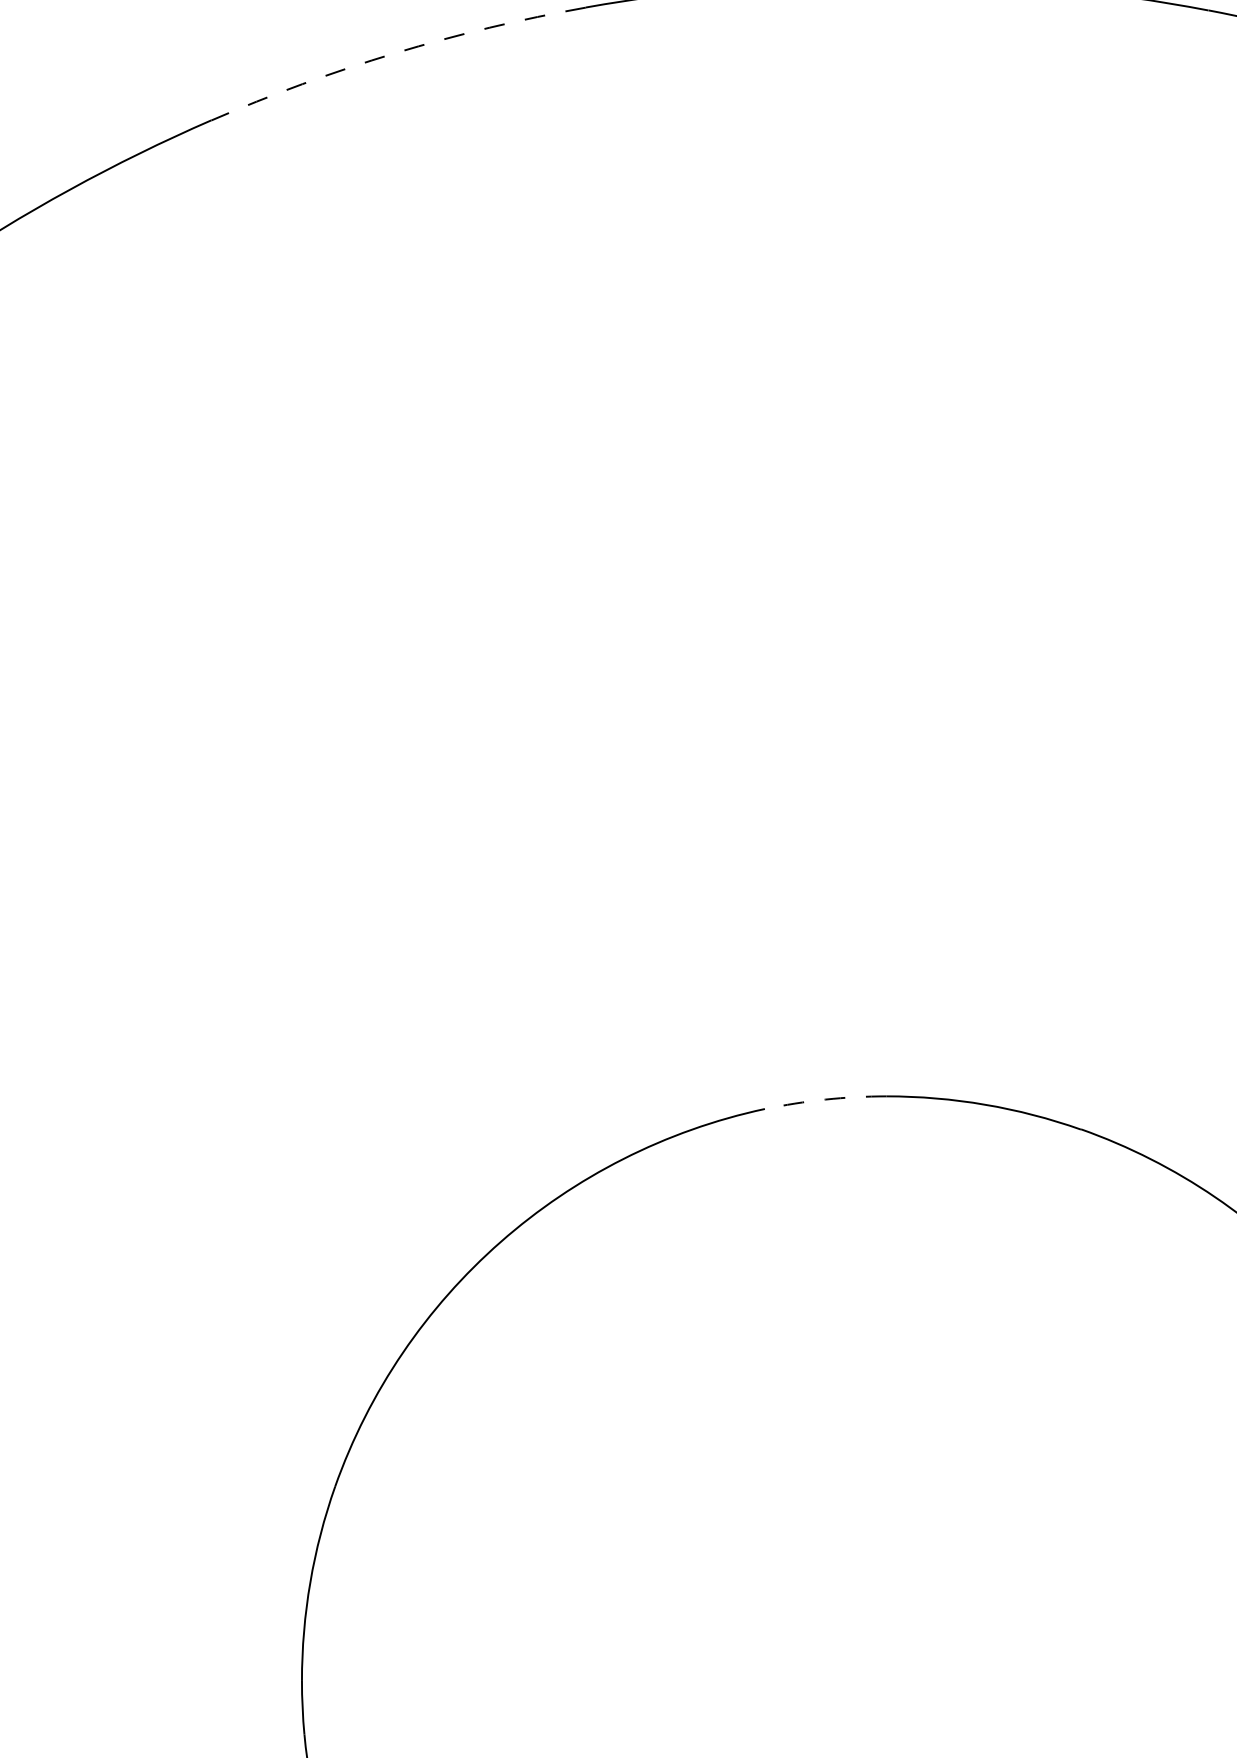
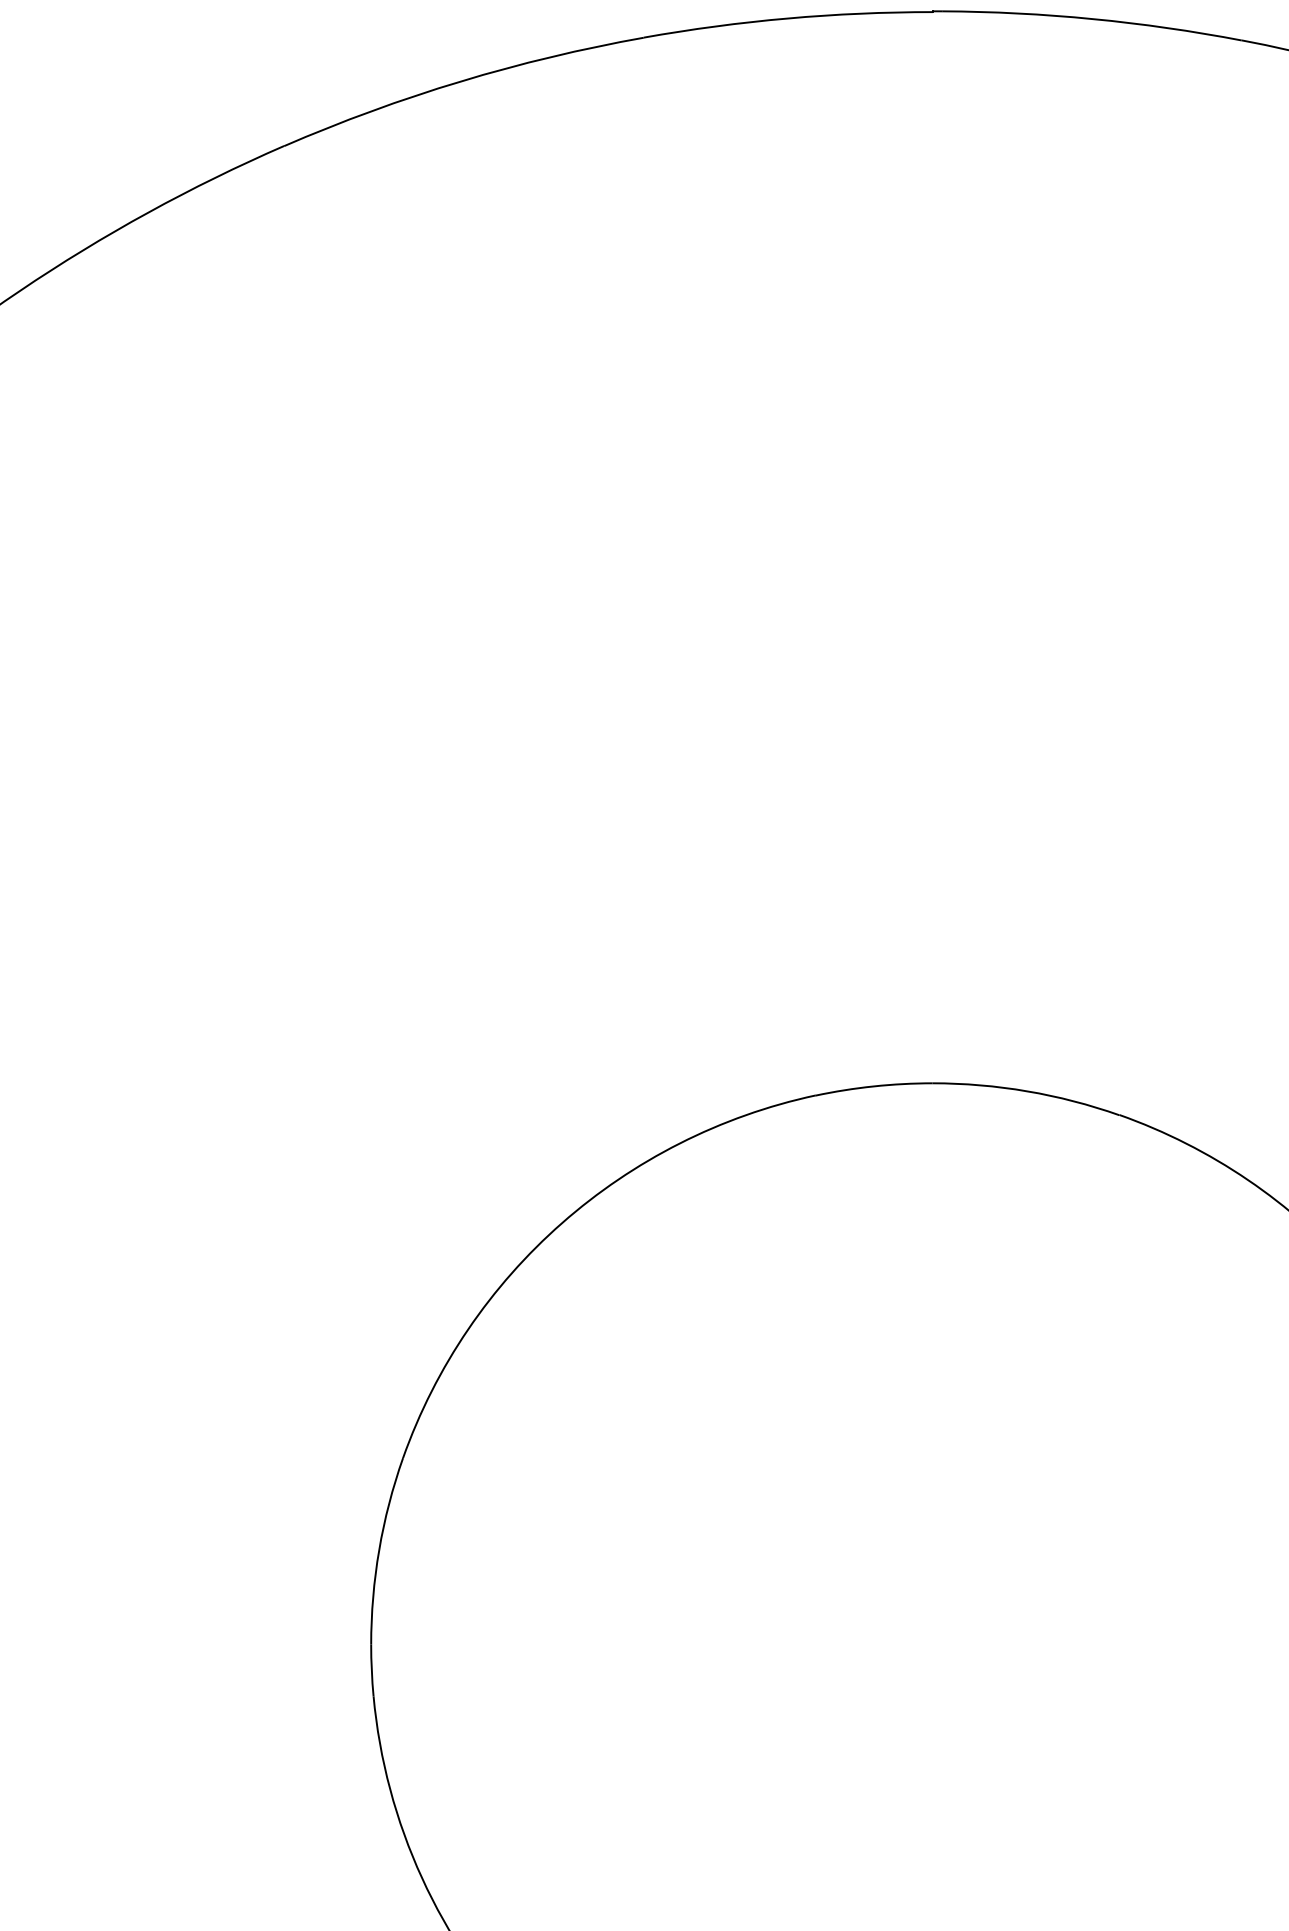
arc: (394, 53) -> (460, 81), dashed -> solid
arc: (825, 1099) -> (873, 1086), dashed -> solid

